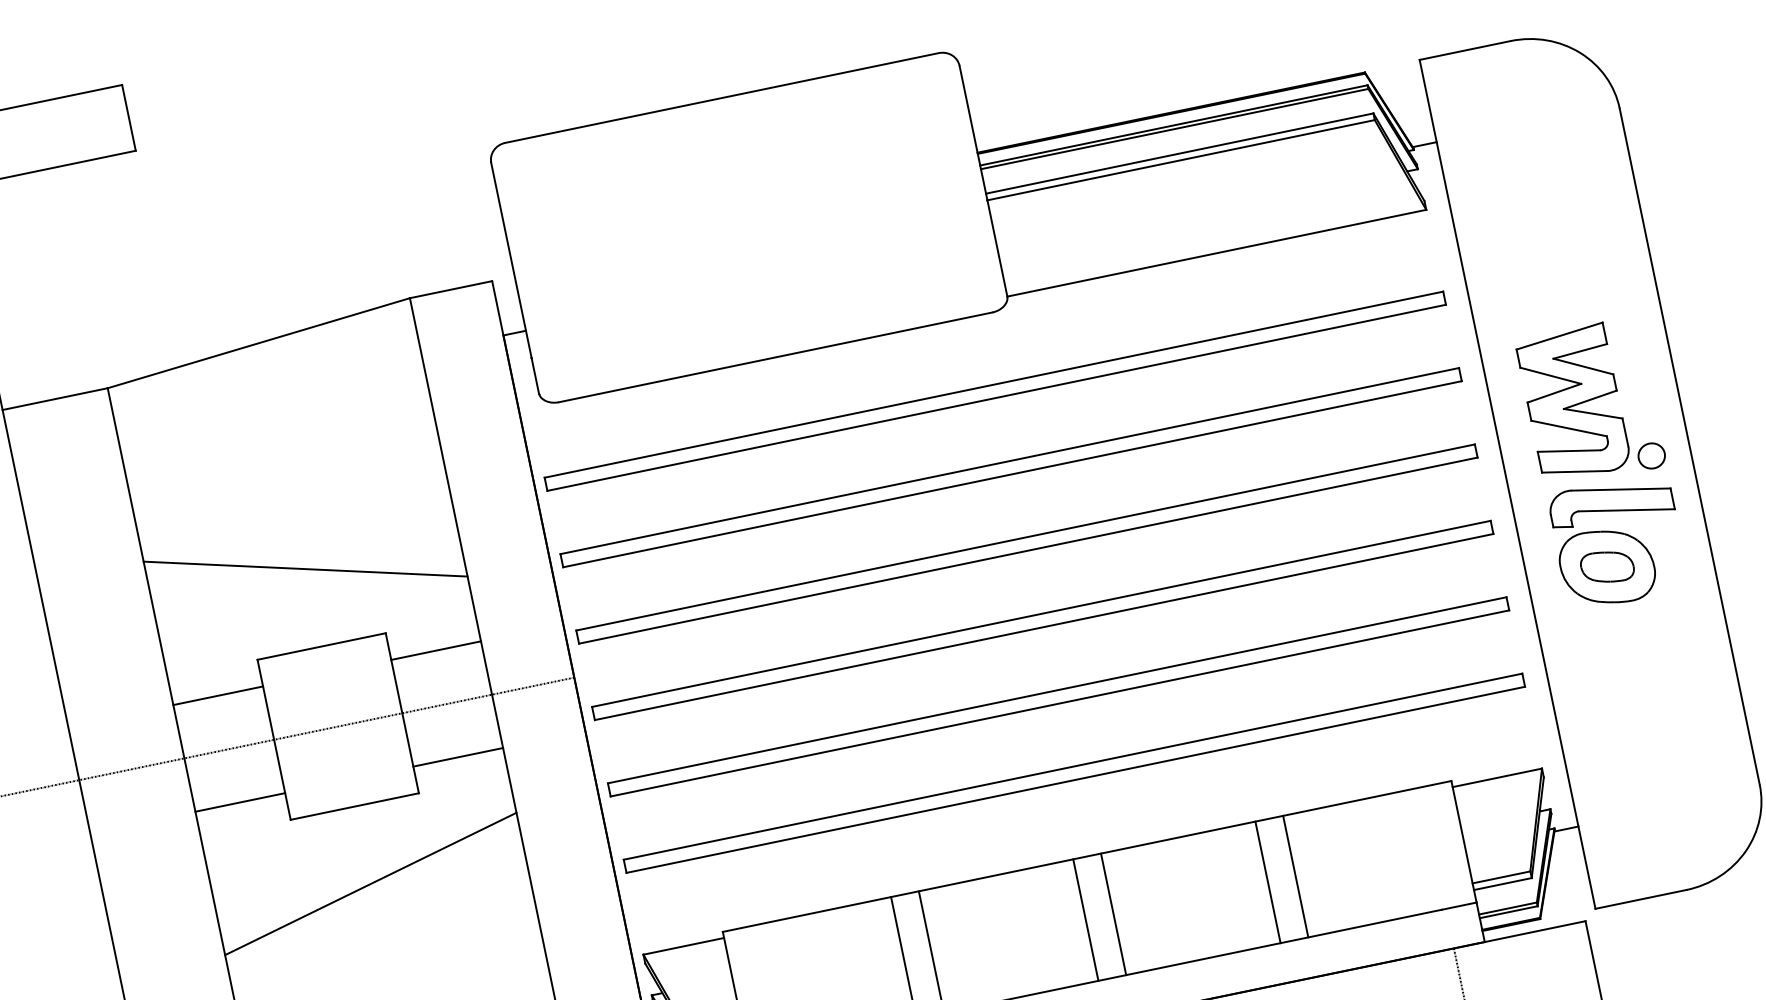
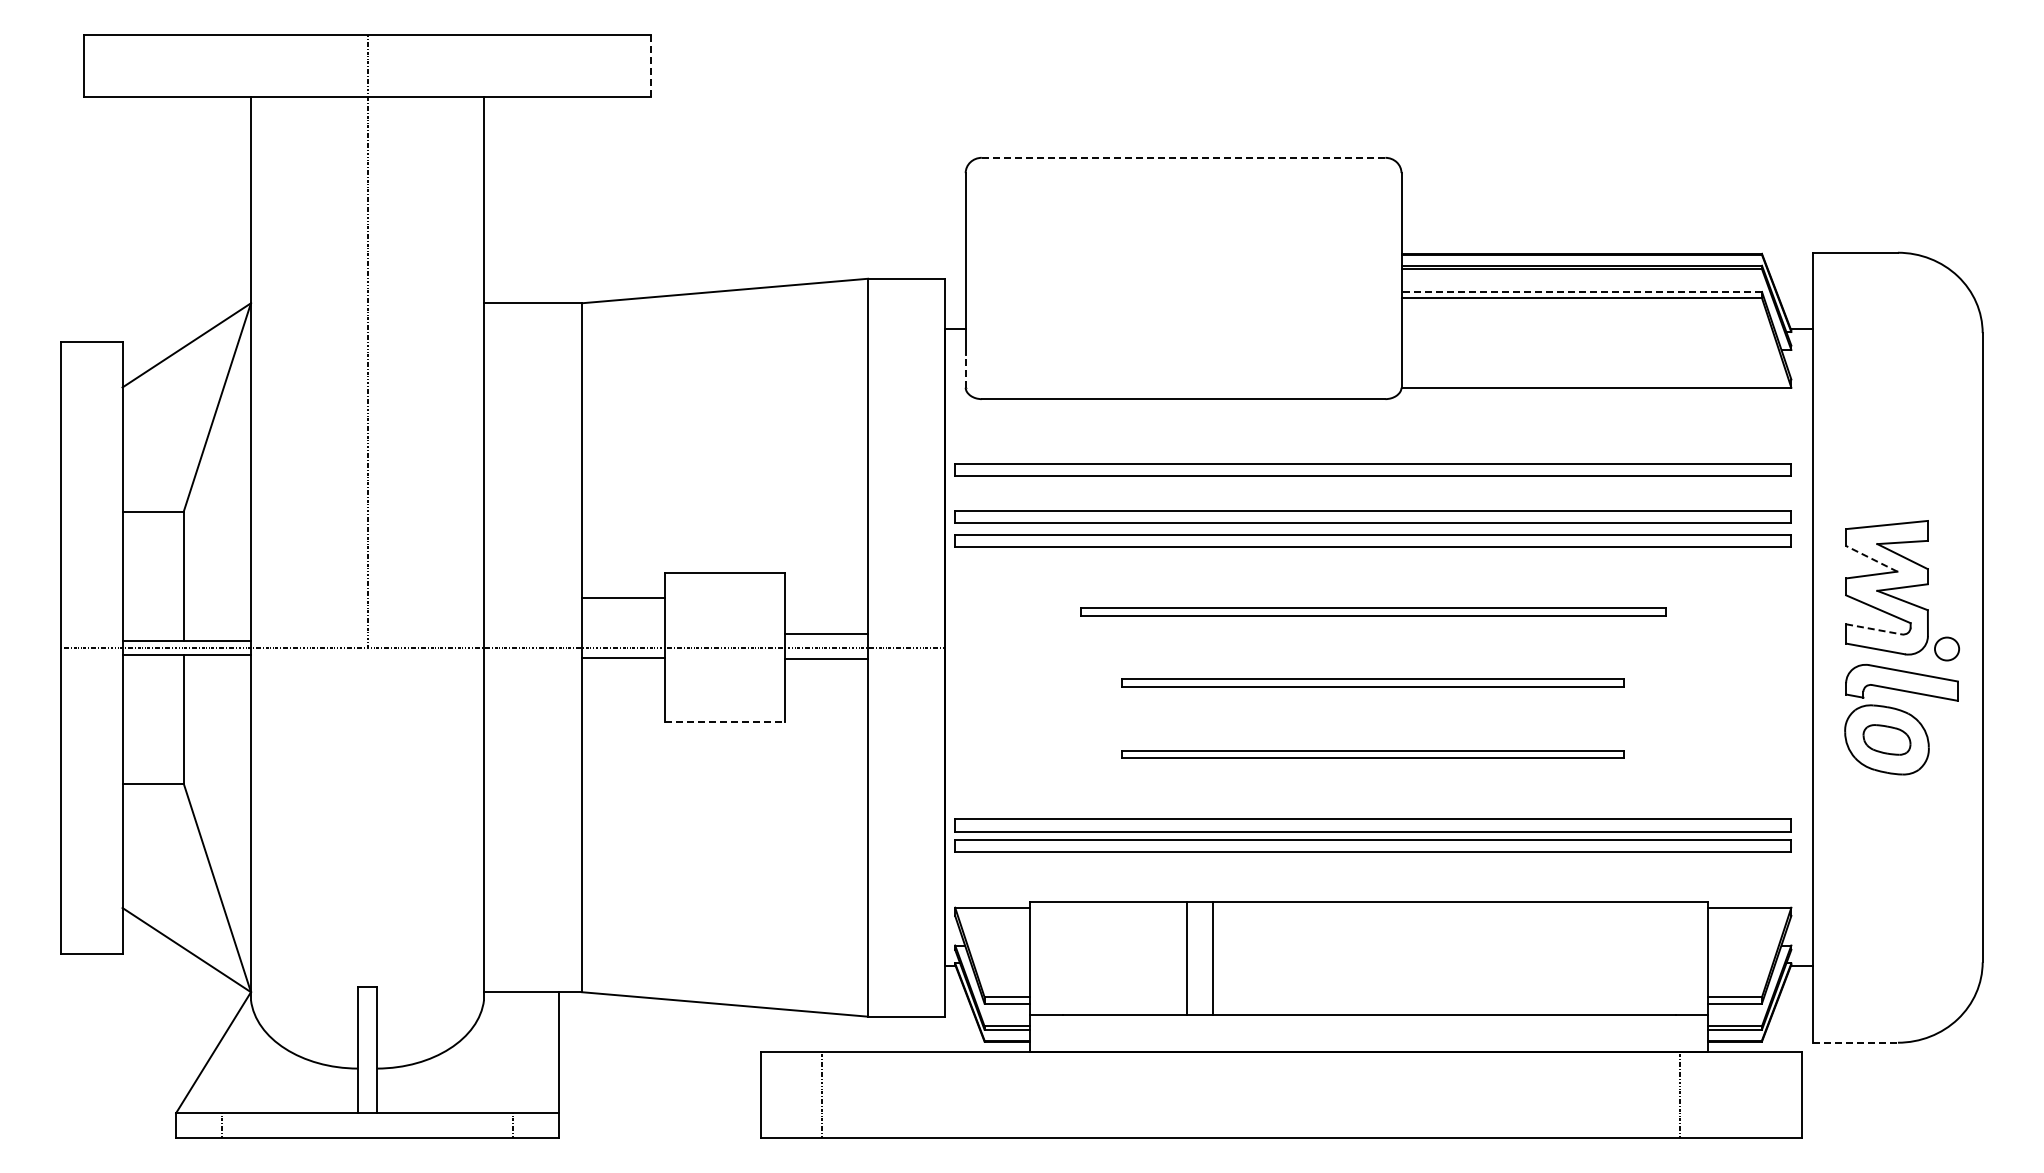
line: (721, 97) -> (1183, 157), solid -> dashed
line: (128, 117) -> (650, 65), solid -> dashed
line: (1179, 153) -> (1581, 291), solid -> dashed
line: (534, 375) -> (965, 370), solid -> dashed
line: (1550, 375) -> (1871, 558), solid -> dashed
part: (1004, 441) -> (1372, 516), added
line: (1569, 451) -> (1874, 629), solid -> dashed
part: (1025, 543) -> (1372, 611), size x0.7
line: (304, 568) -> (724, 500), removed
part: (1041, 619) -> (1372, 682), size x0.6
line: (436, 651) -> (826, 634), moved
part: (1057, 697) -> (1372, 754), size x0.6
line: (458, 757) -> (826, 659), moved
part: (1078, 794) -> (1372, 845), added
line: (240, 802) -> (623, 658), moved
line: (354, 806) -> (724, 722), solid -> dashed
line: (1295, 876) -> (1551, 958), removed
line: (1267, 882) -> (1525, 958), removed
line: (370, 883) -> (724, 793), removed
line: (1641, 898) -> (1856, 1042), solid -> dashed
line: (1113, 914) -> (1382, 958), removed
line: (1086, 919) -> (1356, 958), removed

